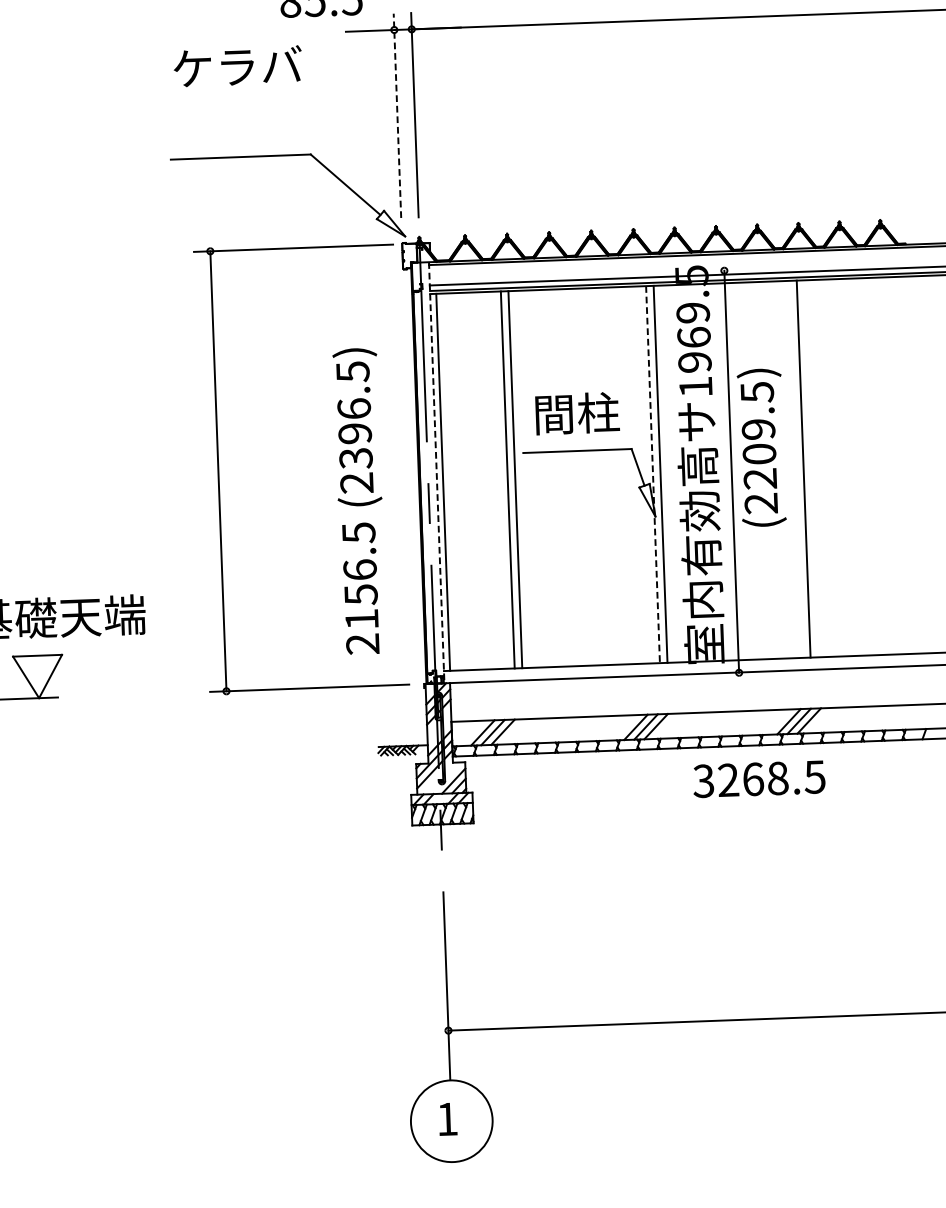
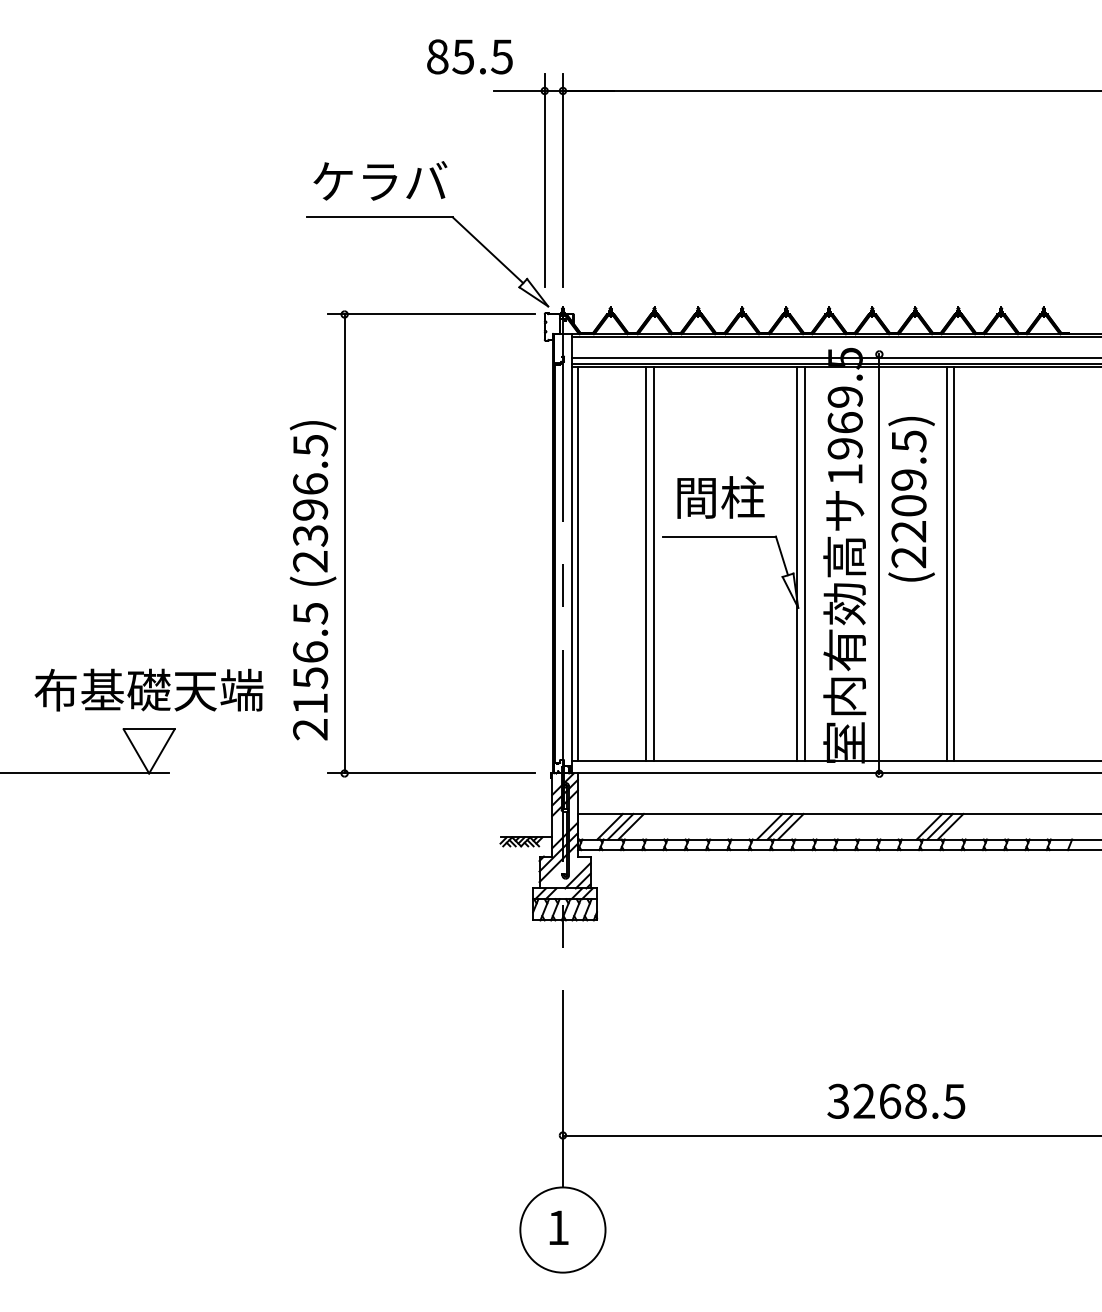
text: (237, 66) -> (380, 180), moved
line: (397, 115) -> (544, 180), dashed -> solid
text: (761, 448) -> (911, 499), moved
line: (796, 468) -> (946, 563), added
line: (436, 472) -> (571, 553), dashed -> solid
line: (653, 475) -> (797, 564), dashed -> solid
text: (359, 501) -> (312, 580), moved
text: (759, 778) -> (896, 1100), moved

